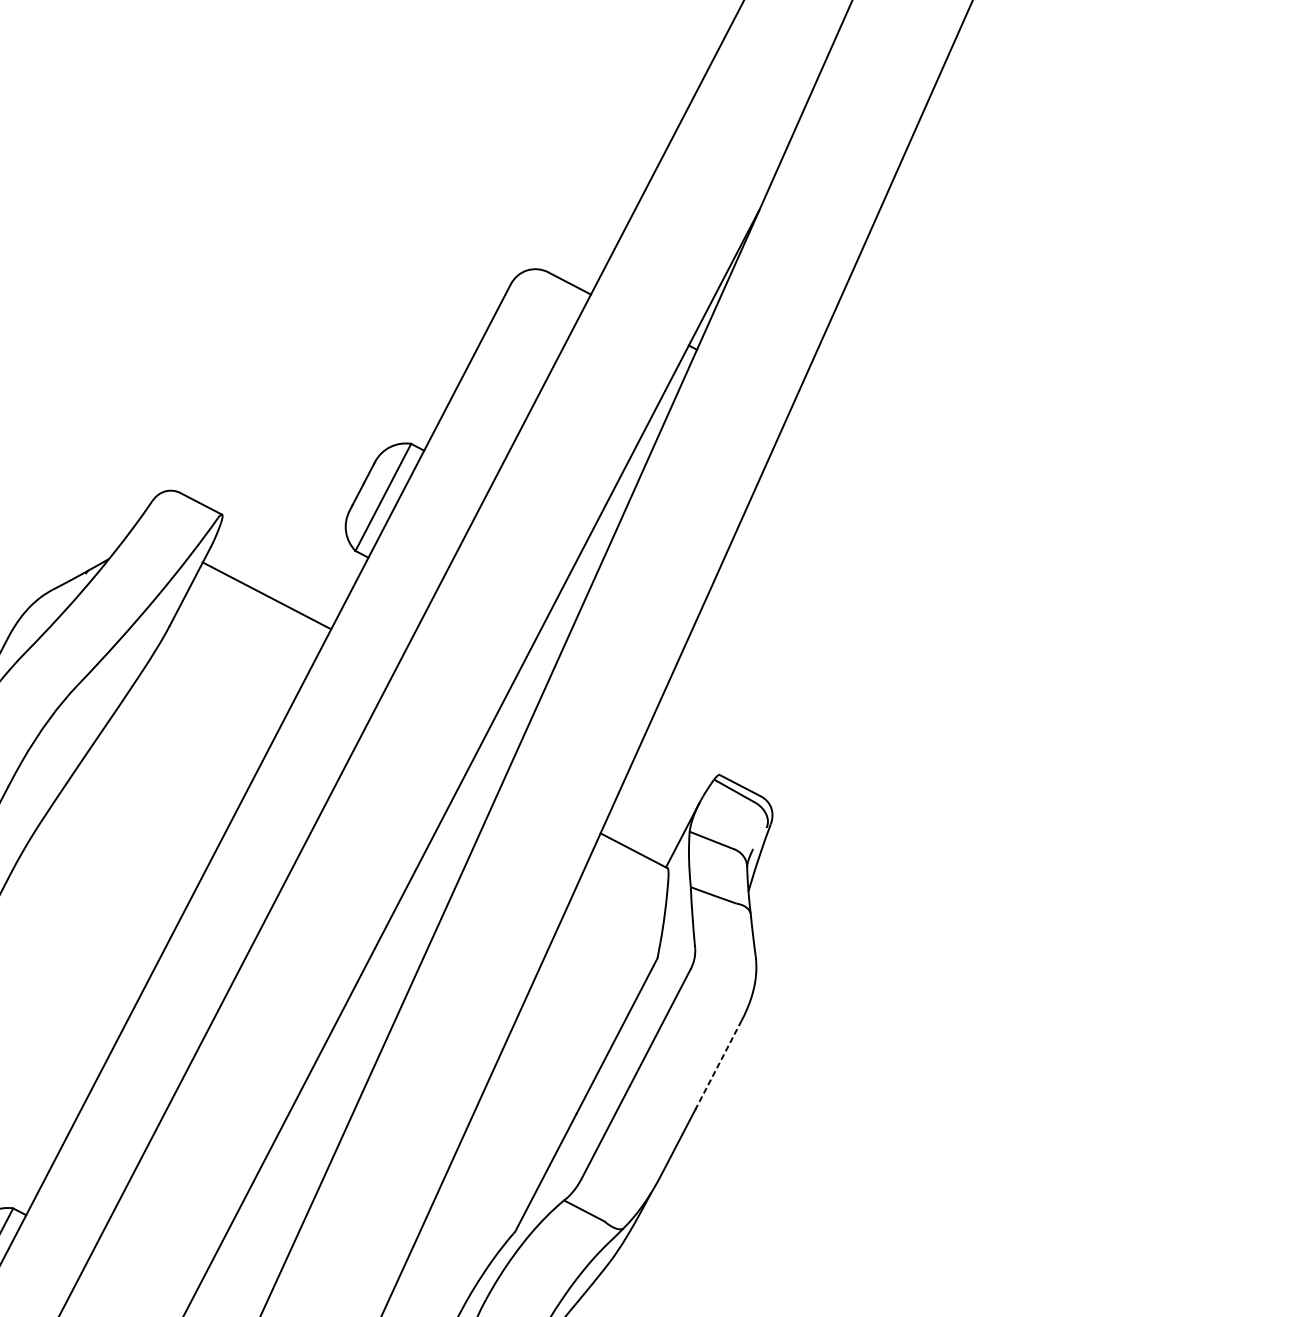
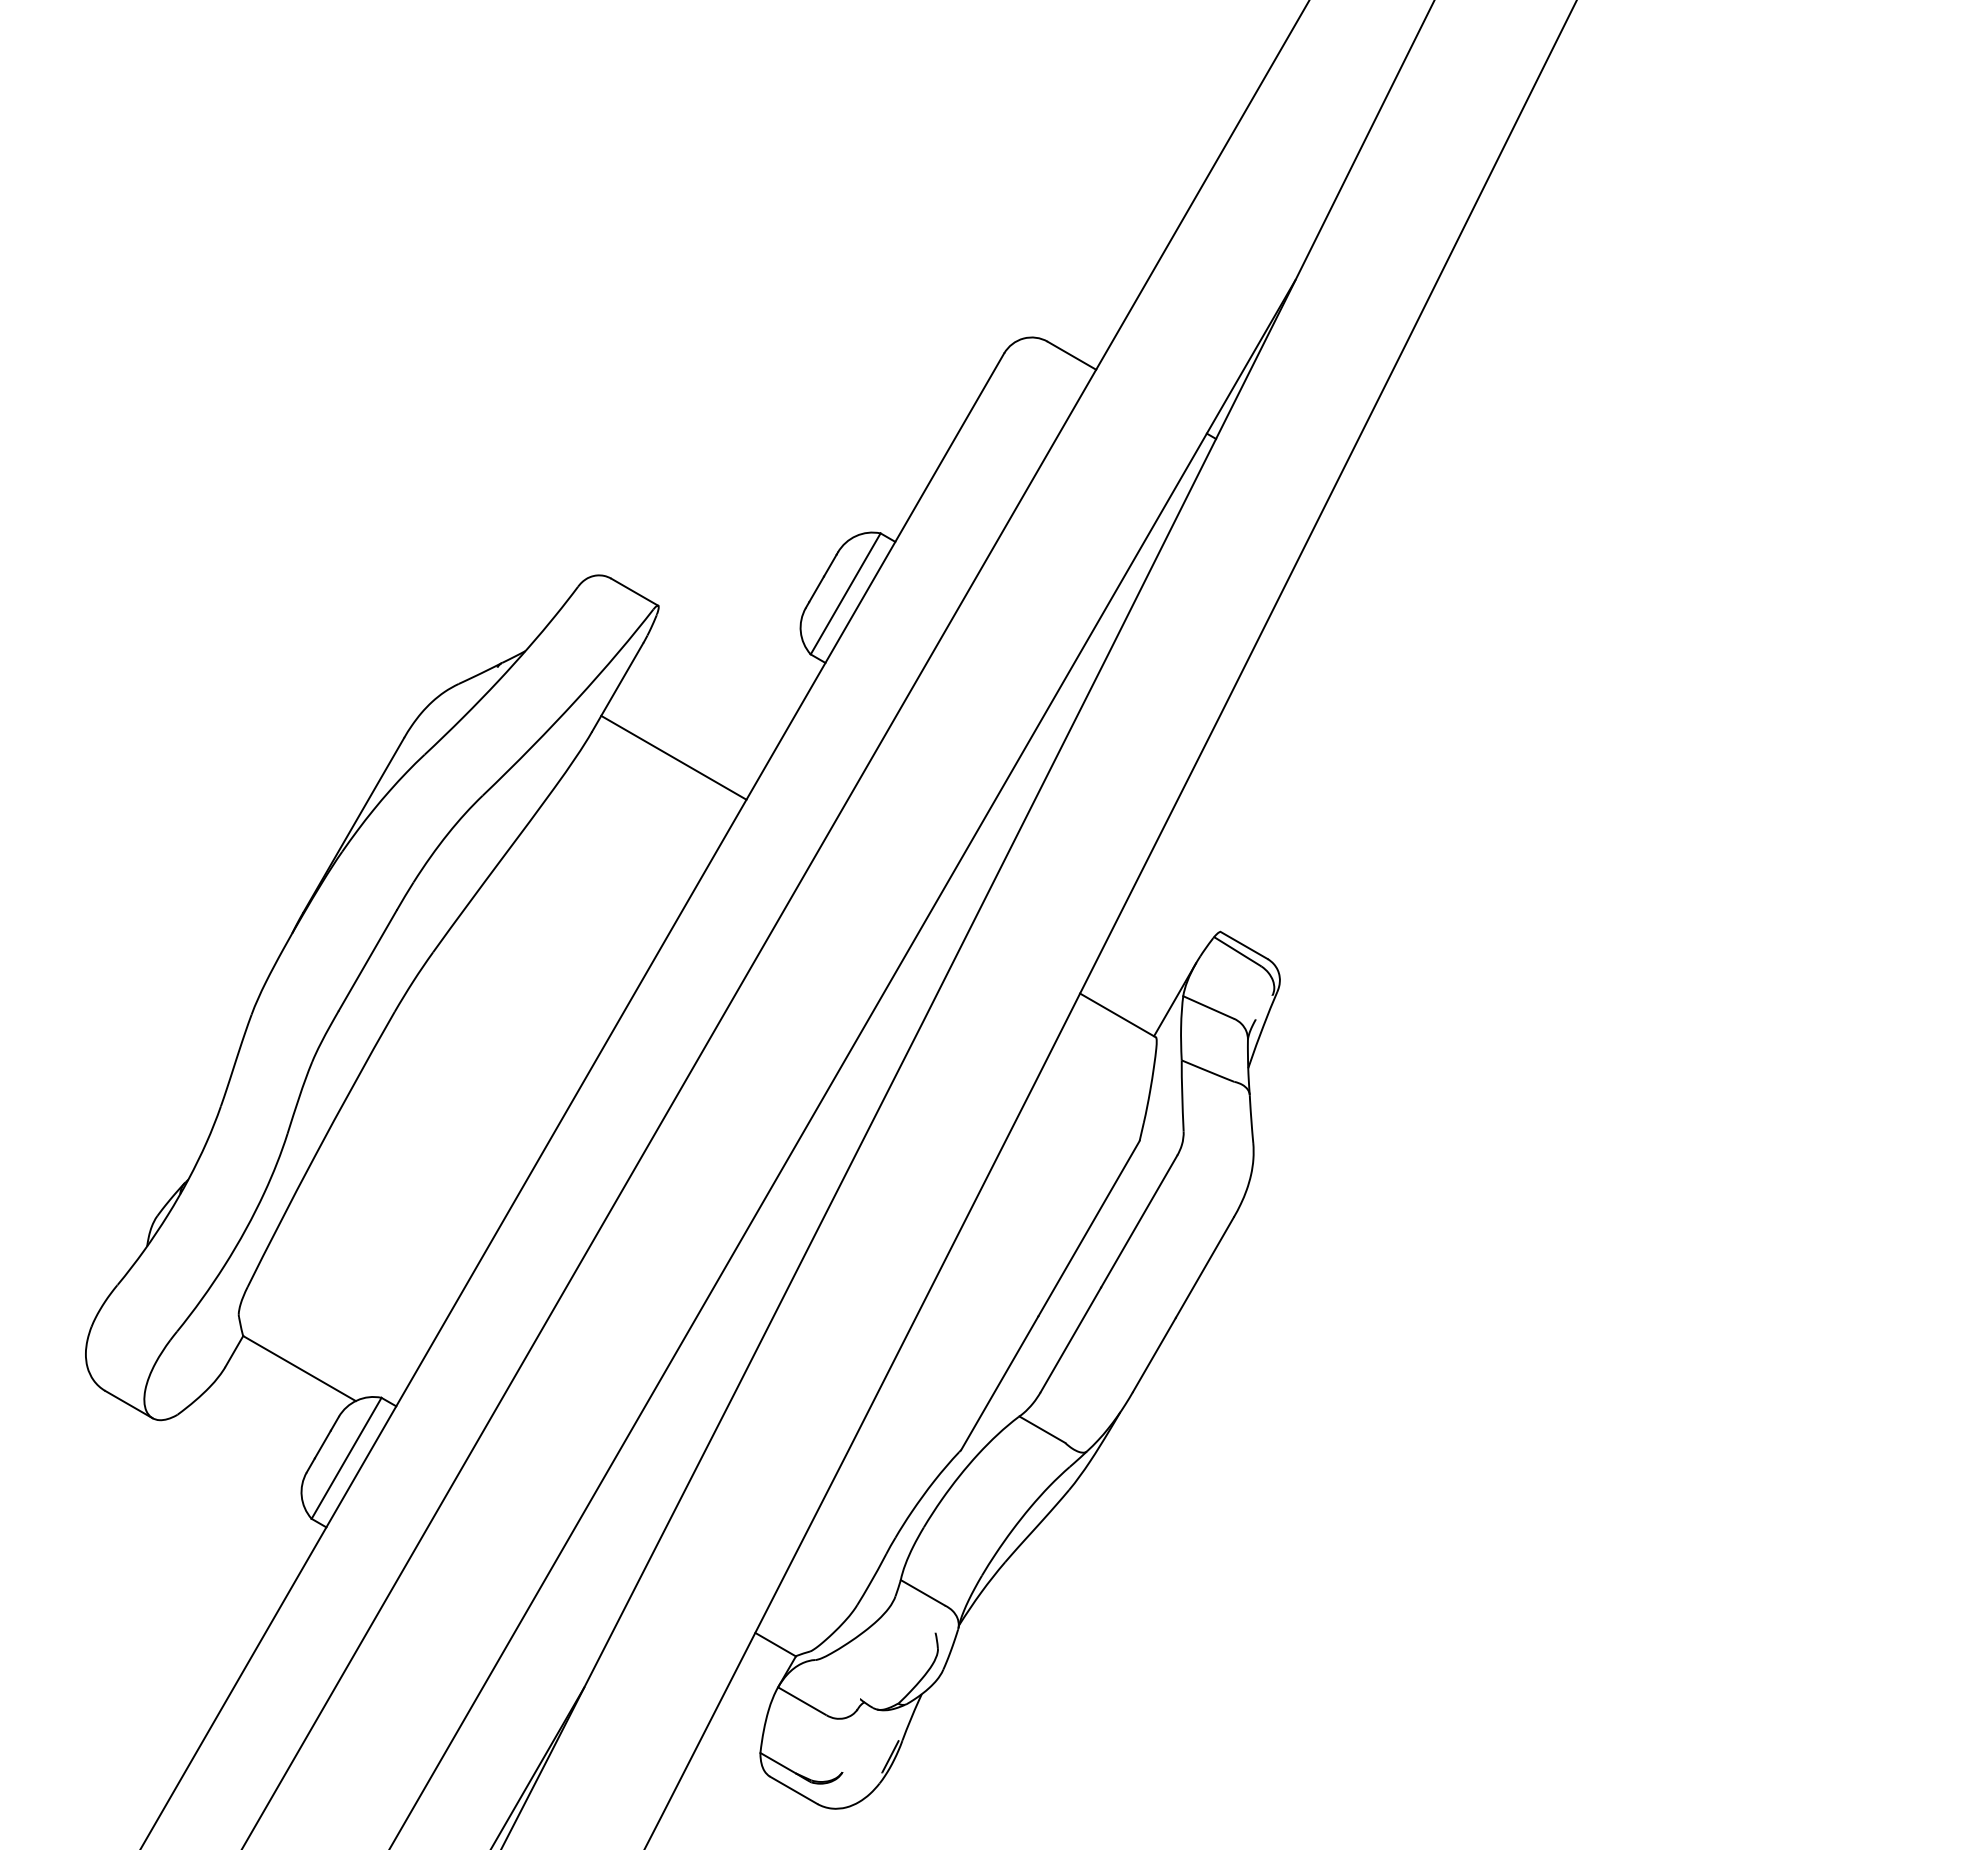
line: (266, 595) -> (673, 757), moved
line: (718, 1065) -> (1204, 1268), dashed -> solid

